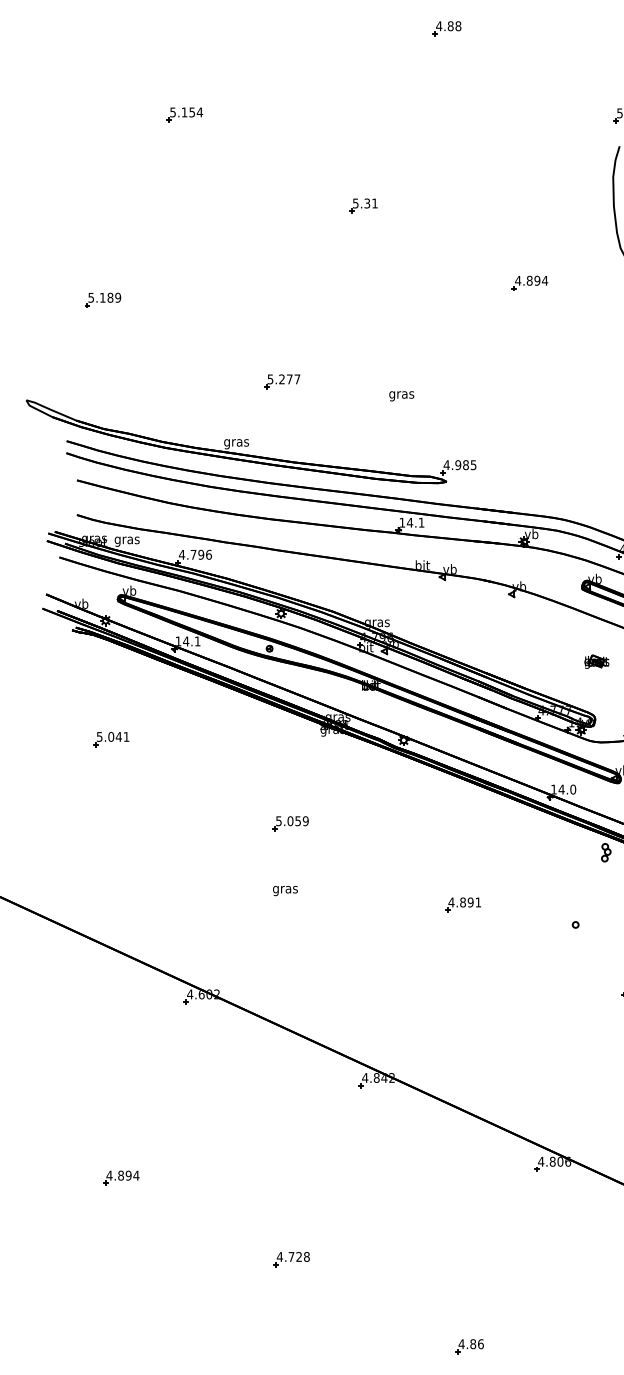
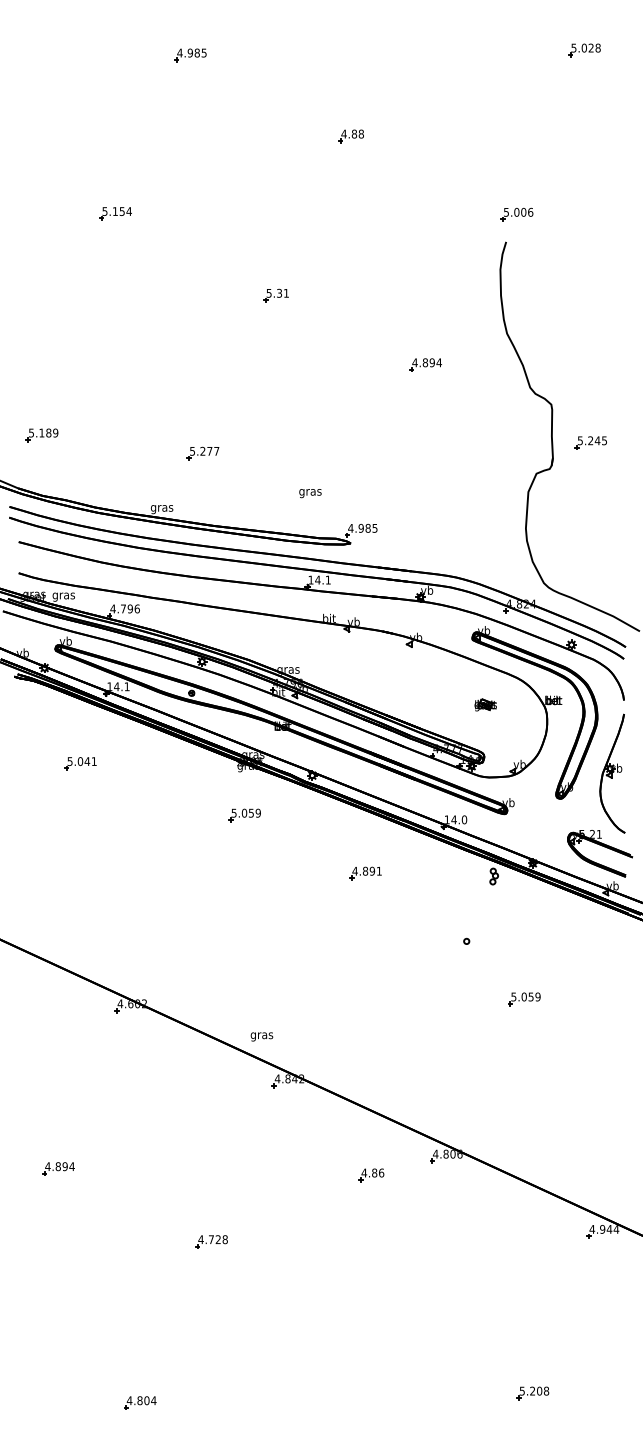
part: (102, 300) -> (41, 435), moved
text: (401, 396) -> (310, 493), moved
part: (111, 739) -> (80, 763), moved
part: (290, 823) -> (244, 815), moved
text: (284, 890) -> (261, 1036), moved
part: (463, 904) -> (365, 873), moved
part: (469, 1346) -> (371, 1175), moved

